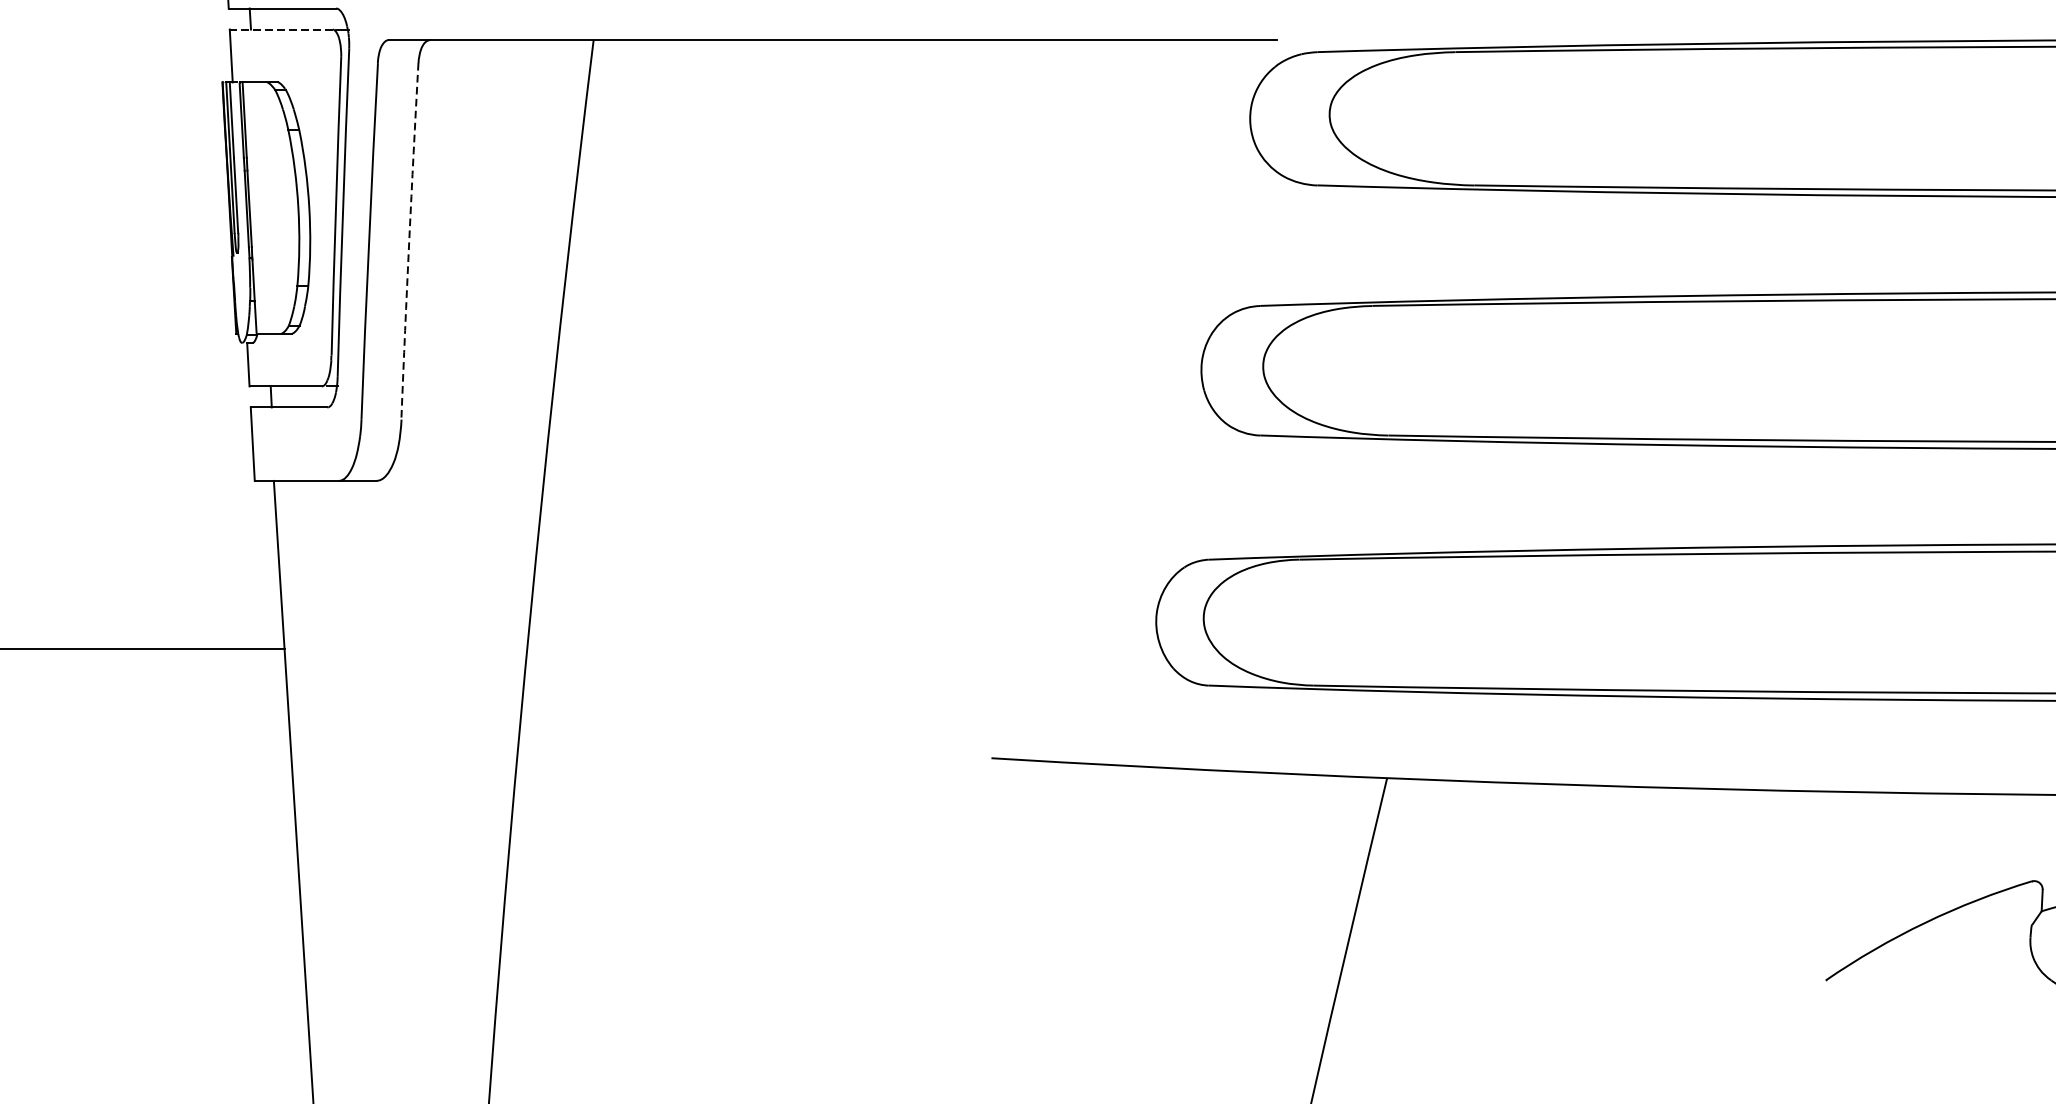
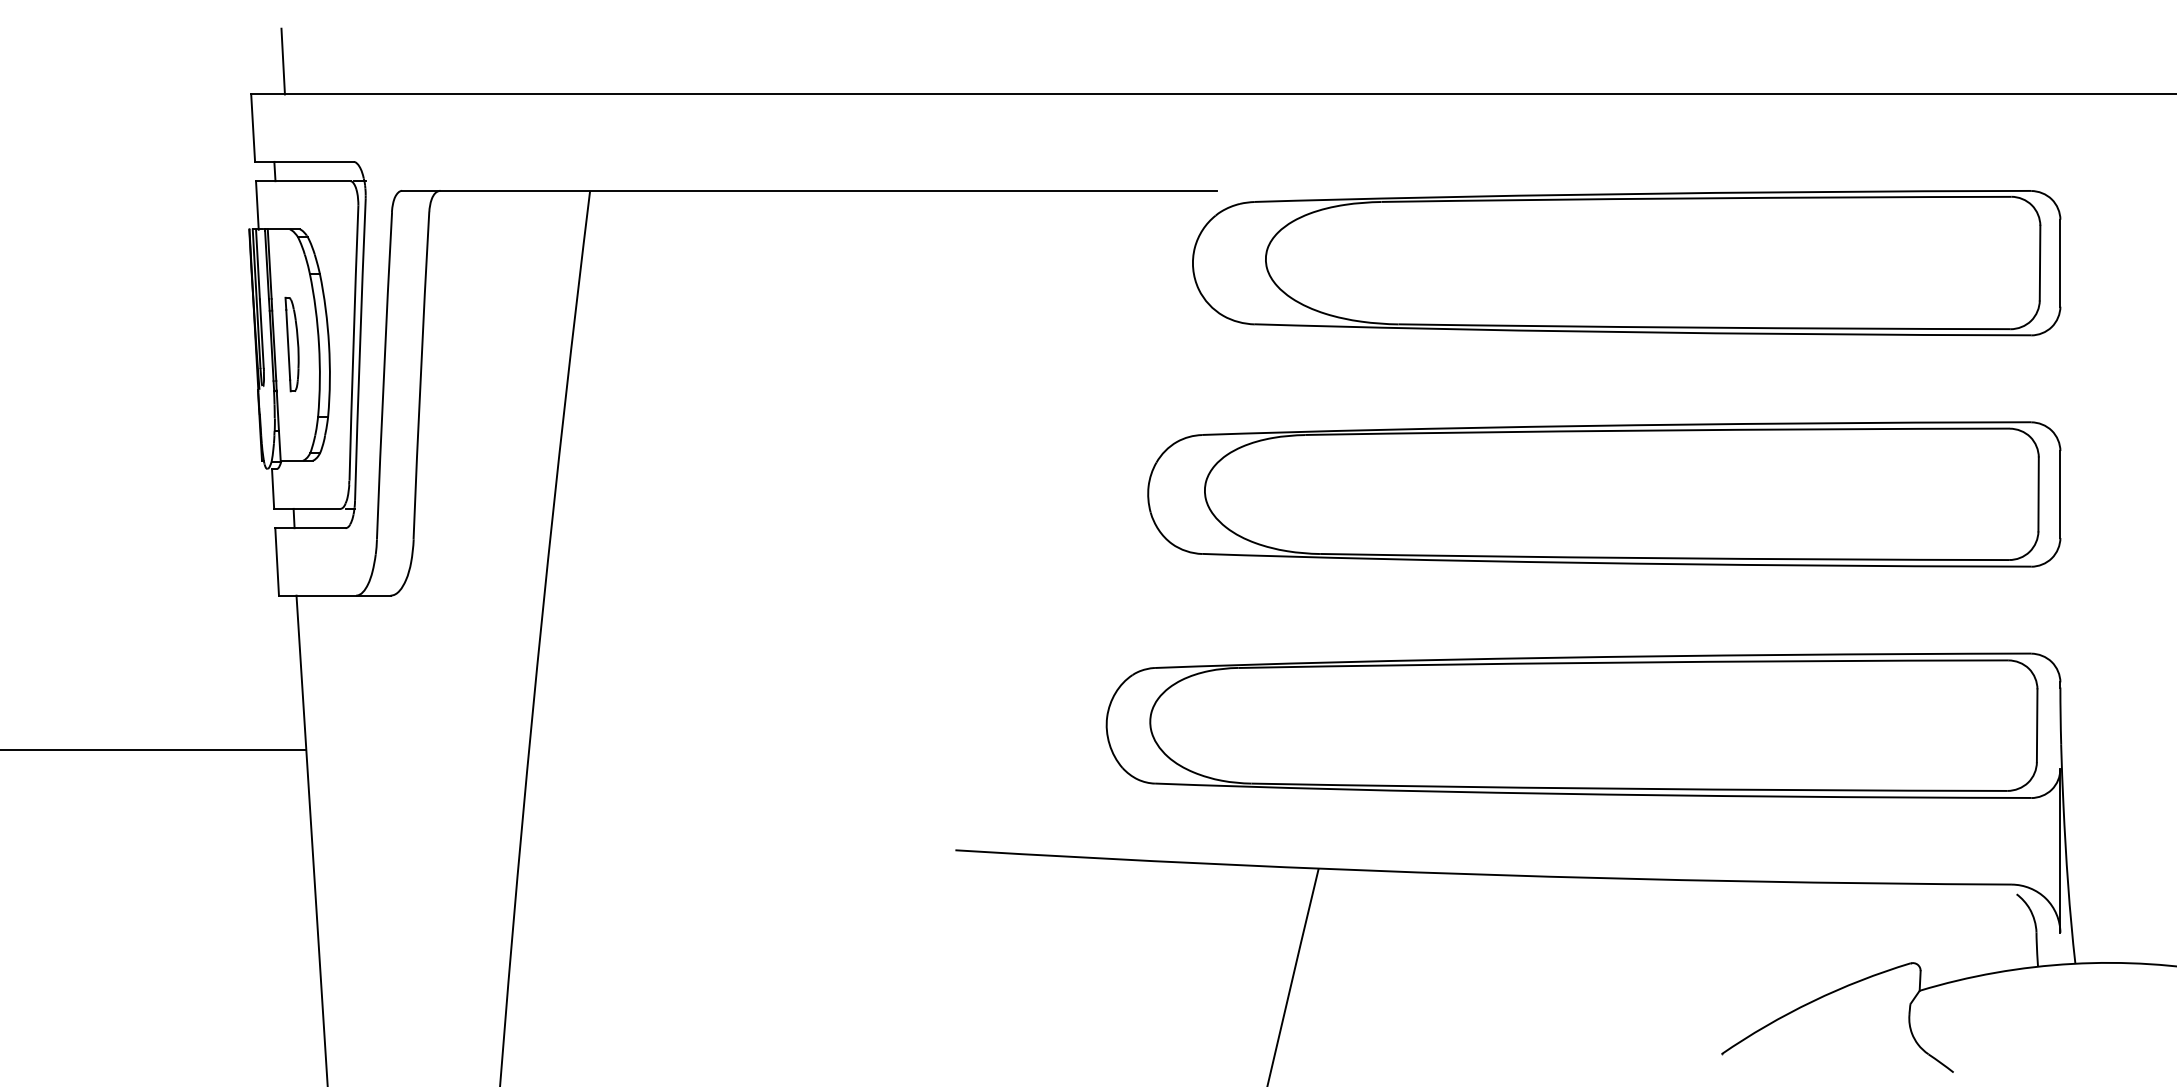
line: (280, 29) -> (302, 181), dashed -> solid
part: (268, 207) -> (291, 344), added
arc: (408, 241) -> (420, 375), dashed -> solid

